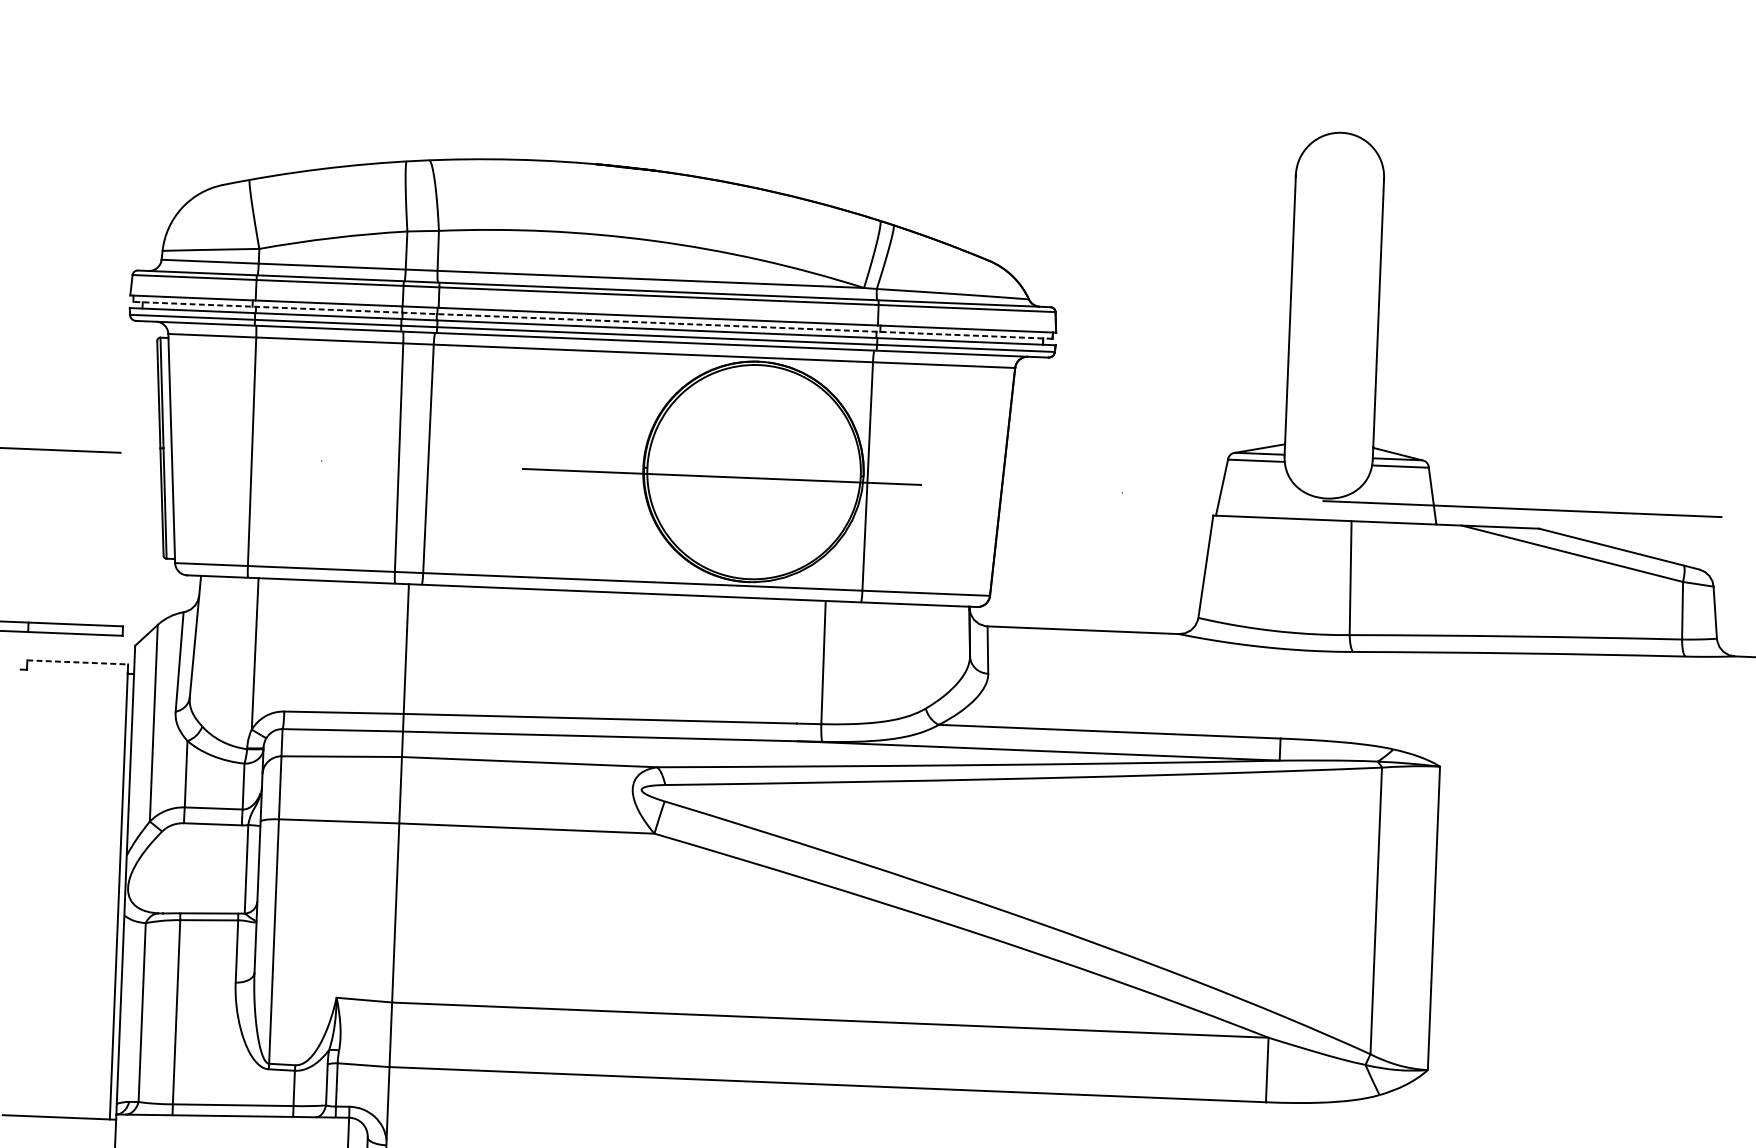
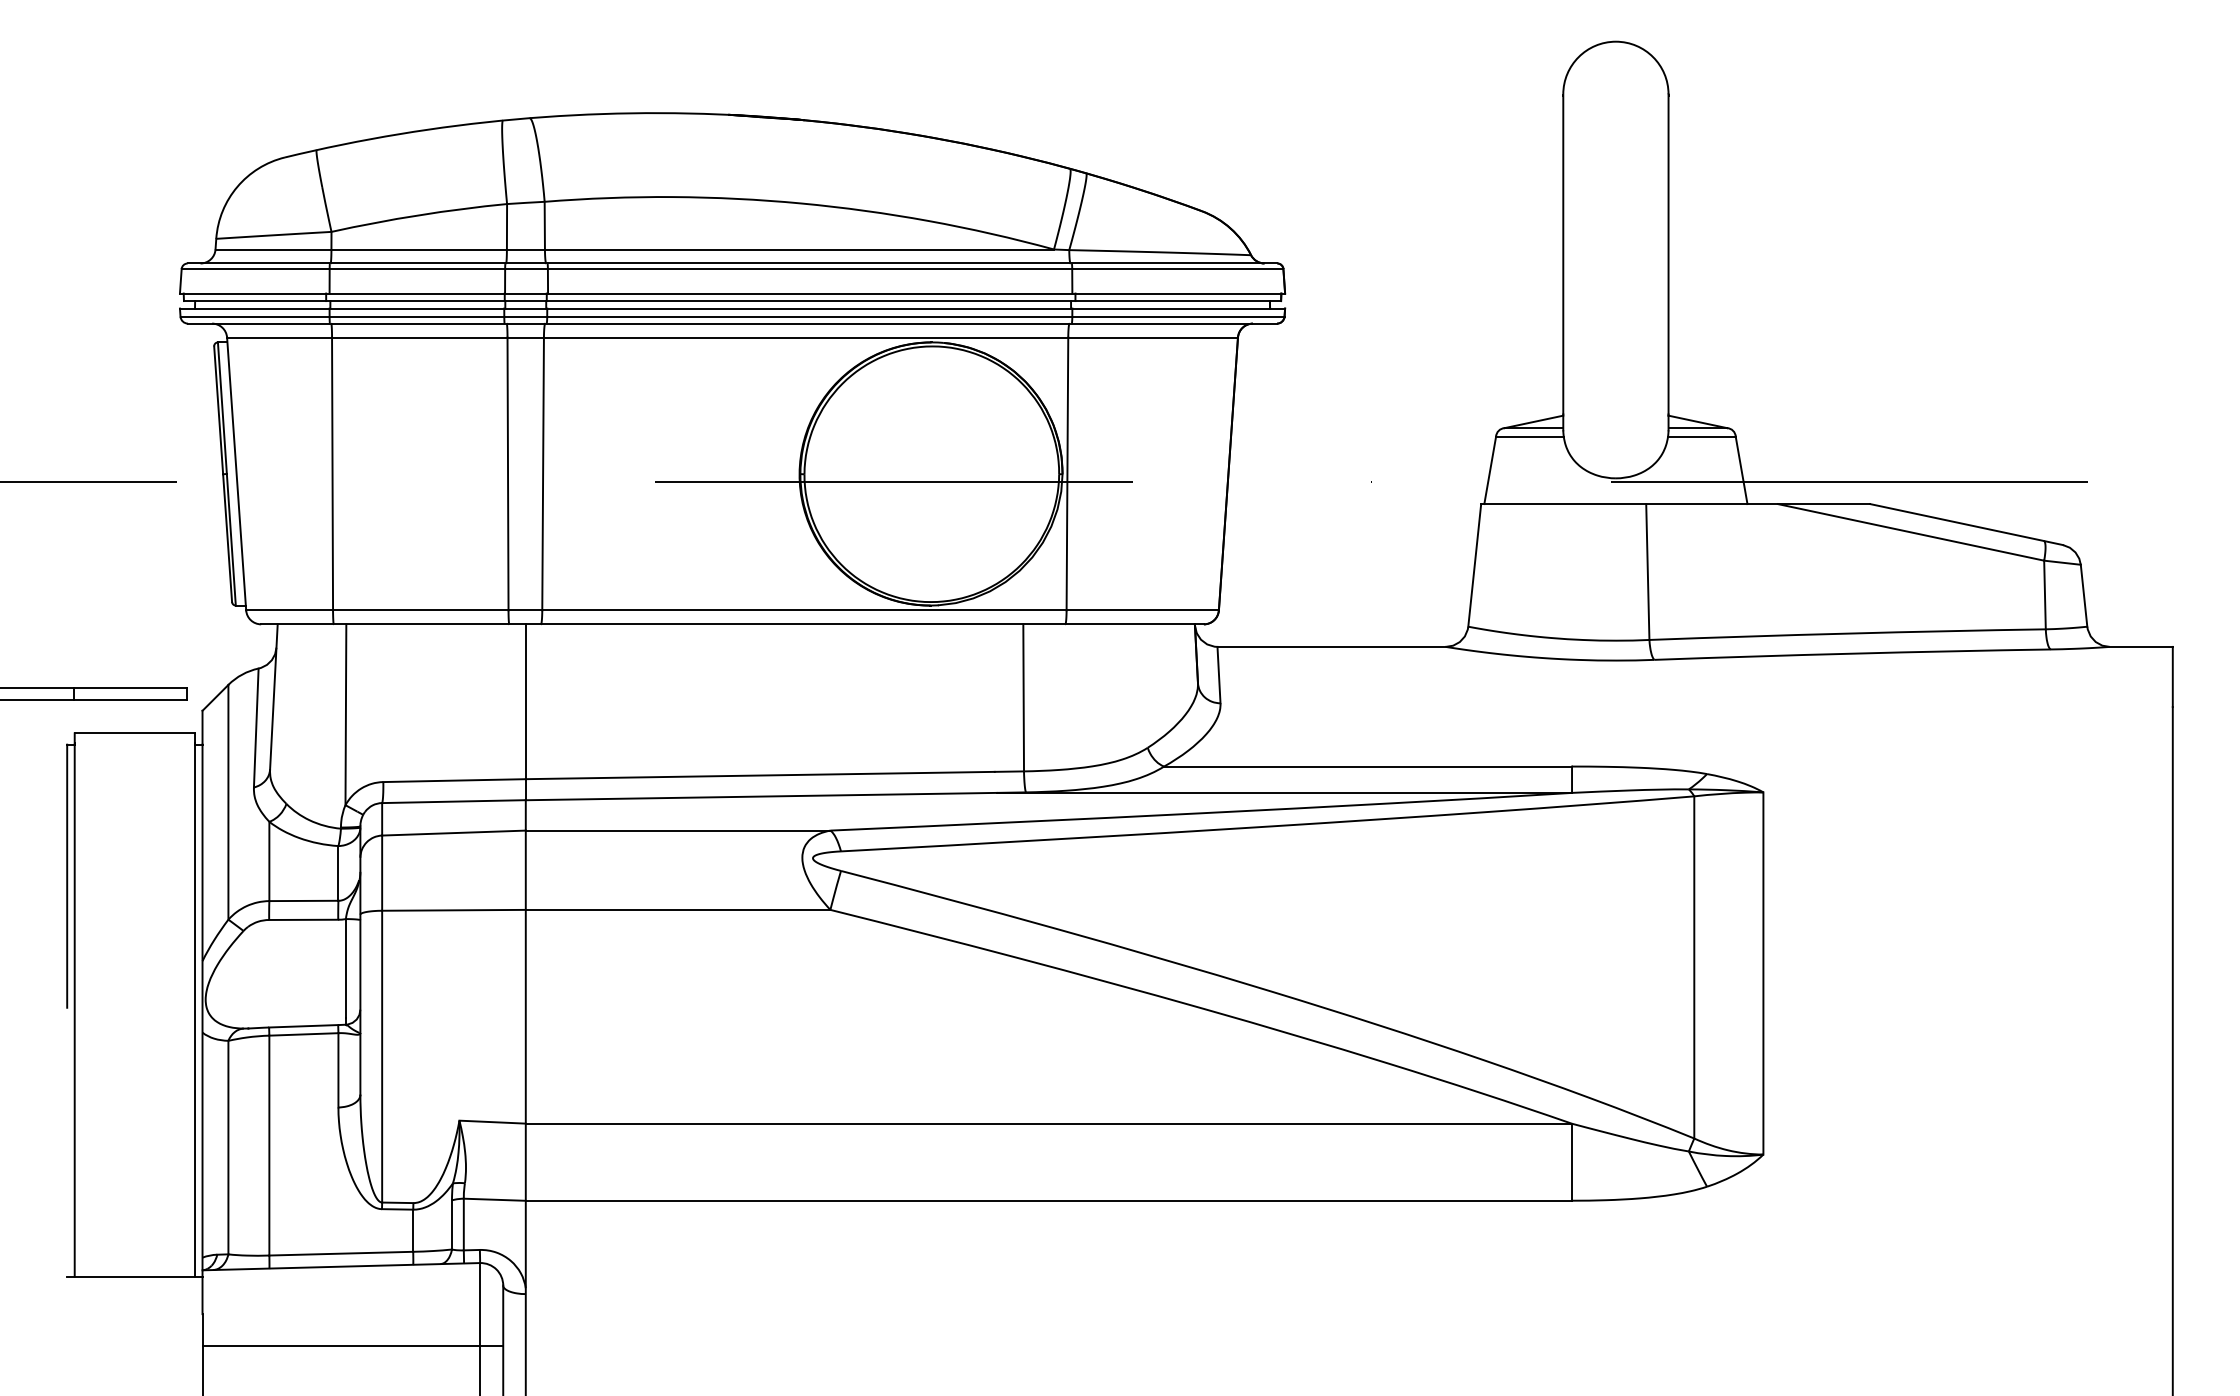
line: (592, 320) -> (732, 301), dashed -> solid
line: (78, 662) -> (135, 733), dashed -> solid
line: (16, 779) -> (67, 875), added
line: (17, 892) -> (74, 1010), added

